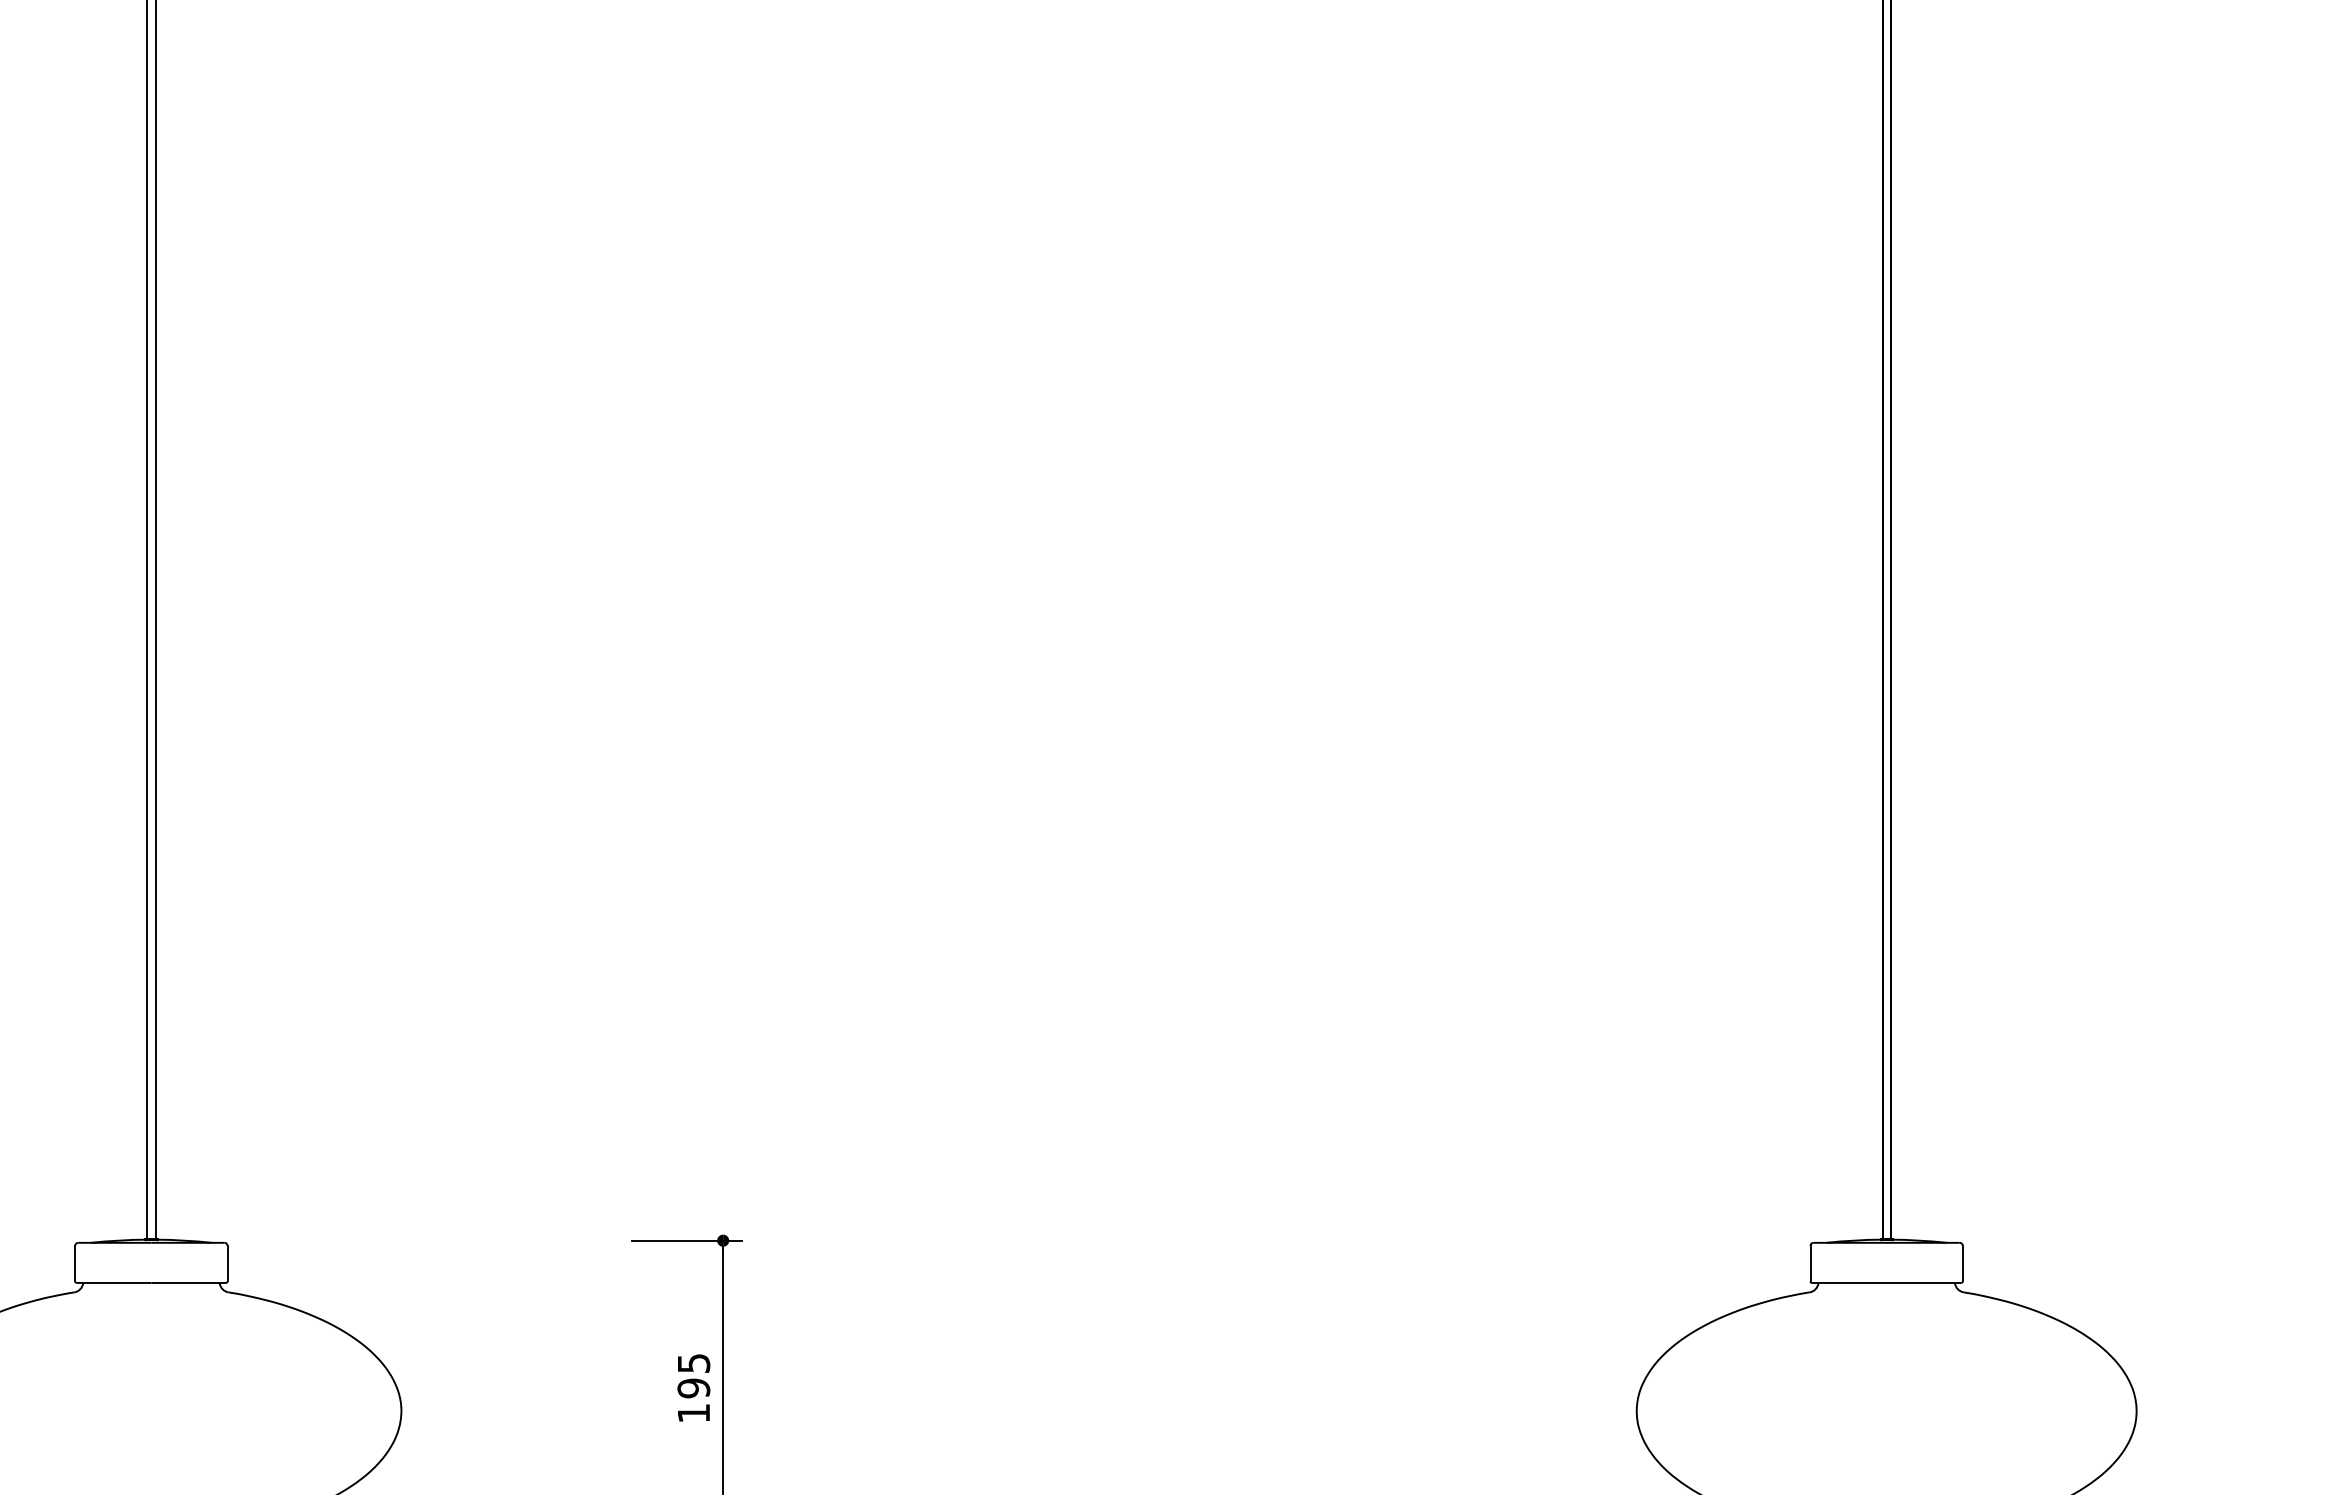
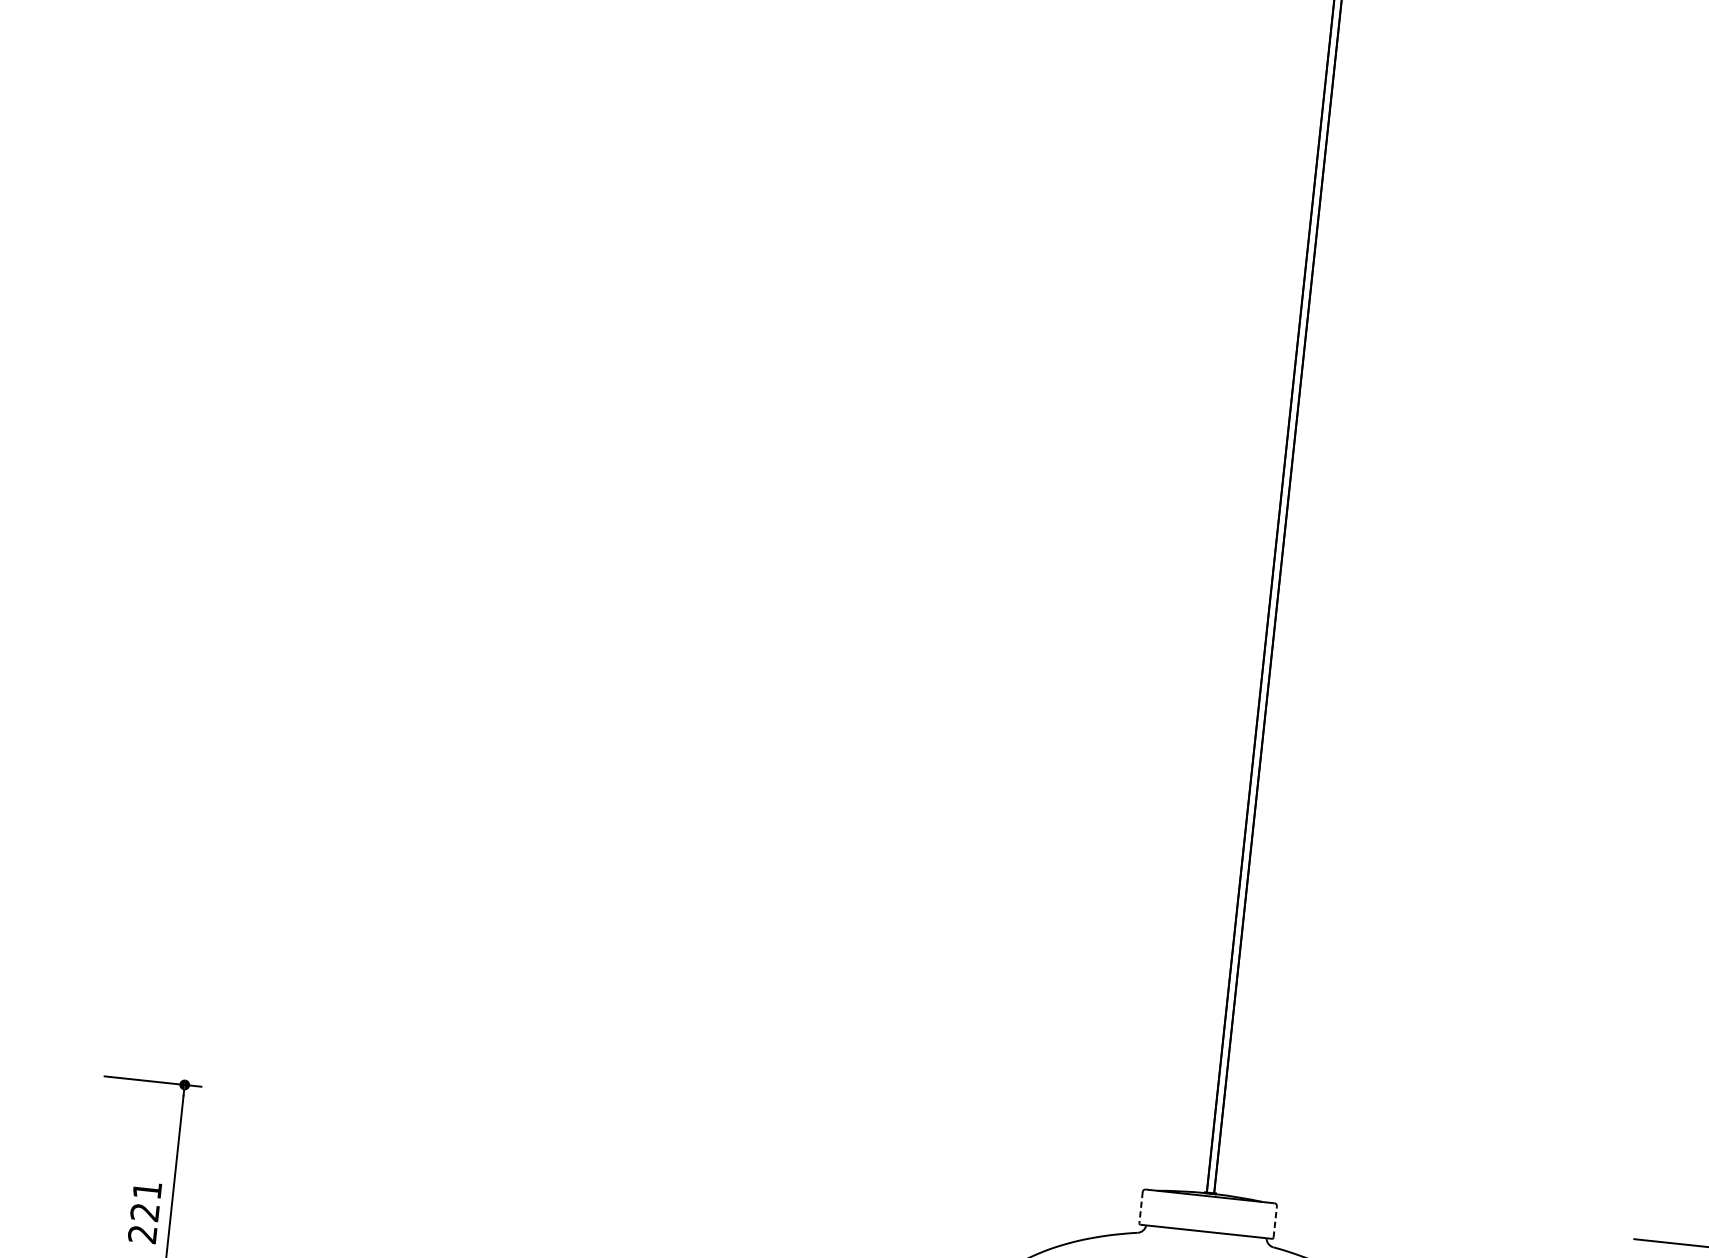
line: (1810, 1263) -> (1141, 1207), solid -> dashed
line: (1962, 1263) -> (1275, 1221), solid -> dashed
text: (693, 1388) -> (144, 1212), 195 -> 221

